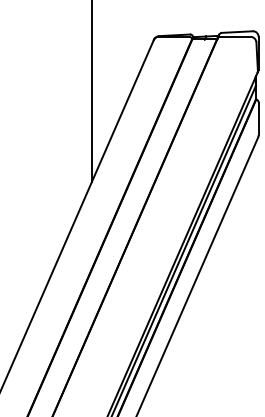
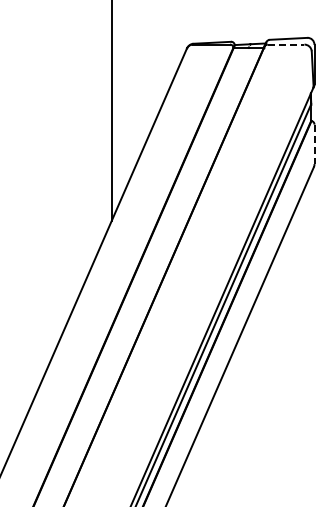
line: (235, 36) -> (286, 44), solid -> dashed
line: (258, 118) -> (314, 144), solid -> dashed

